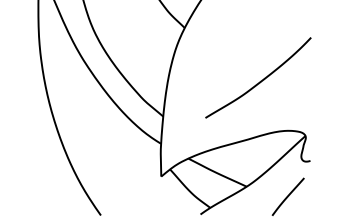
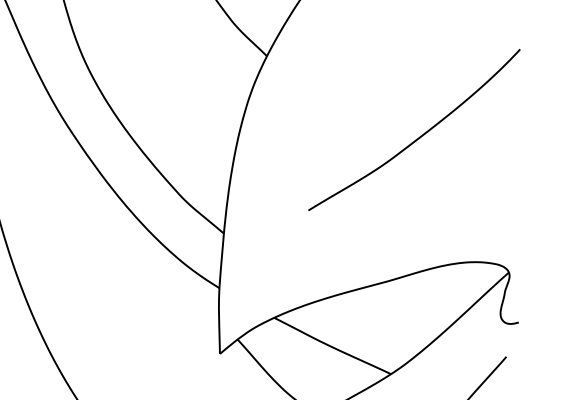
curve: (260, 80) -> (418, 135), moved

